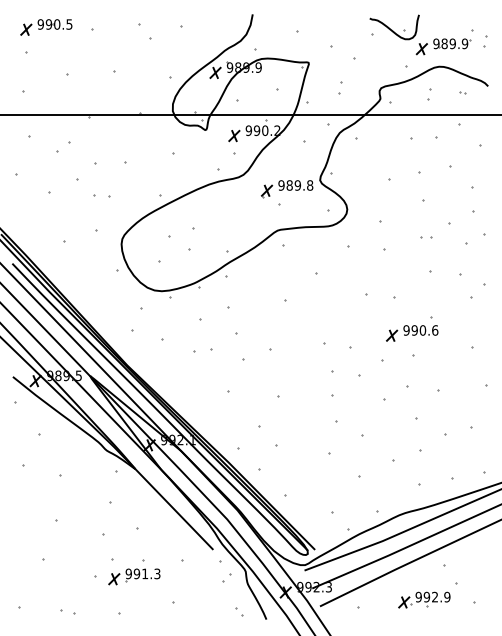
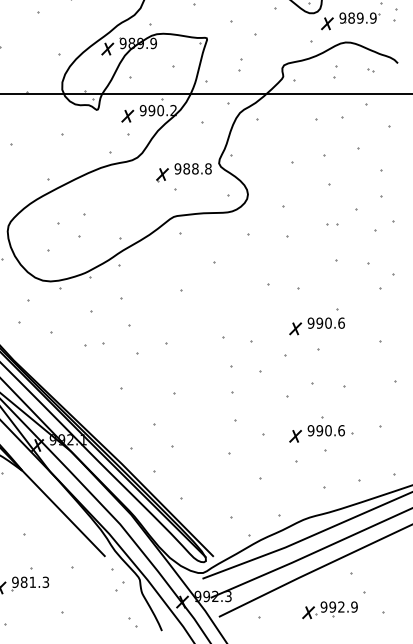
text: (297, 185) -> (194, 168), 989.8 -> 988.8
part: (412, 434) -> (317, 433), added
text: (136, 573) -> (23, 581), 991.3 -> 981.3

